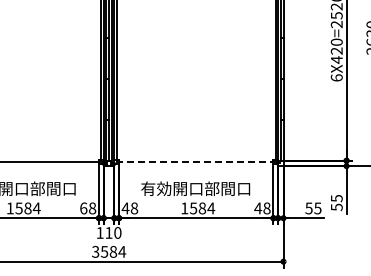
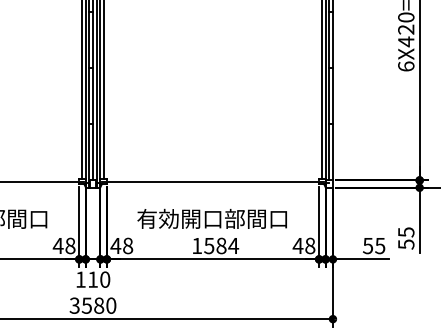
line: (196, 161) -> (213, 181), dashed -> solid
text: (83, 208) -> (57, 246), 68 -> 48
text: (122, 251) -> (111, 305), 3584 -> 3580

